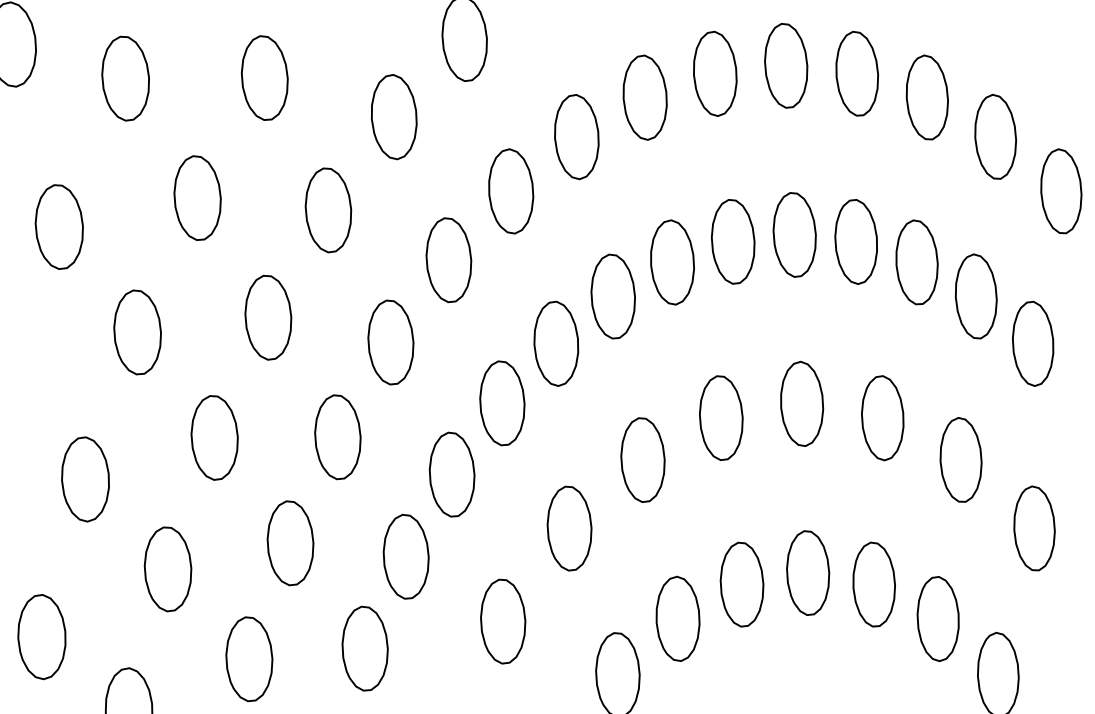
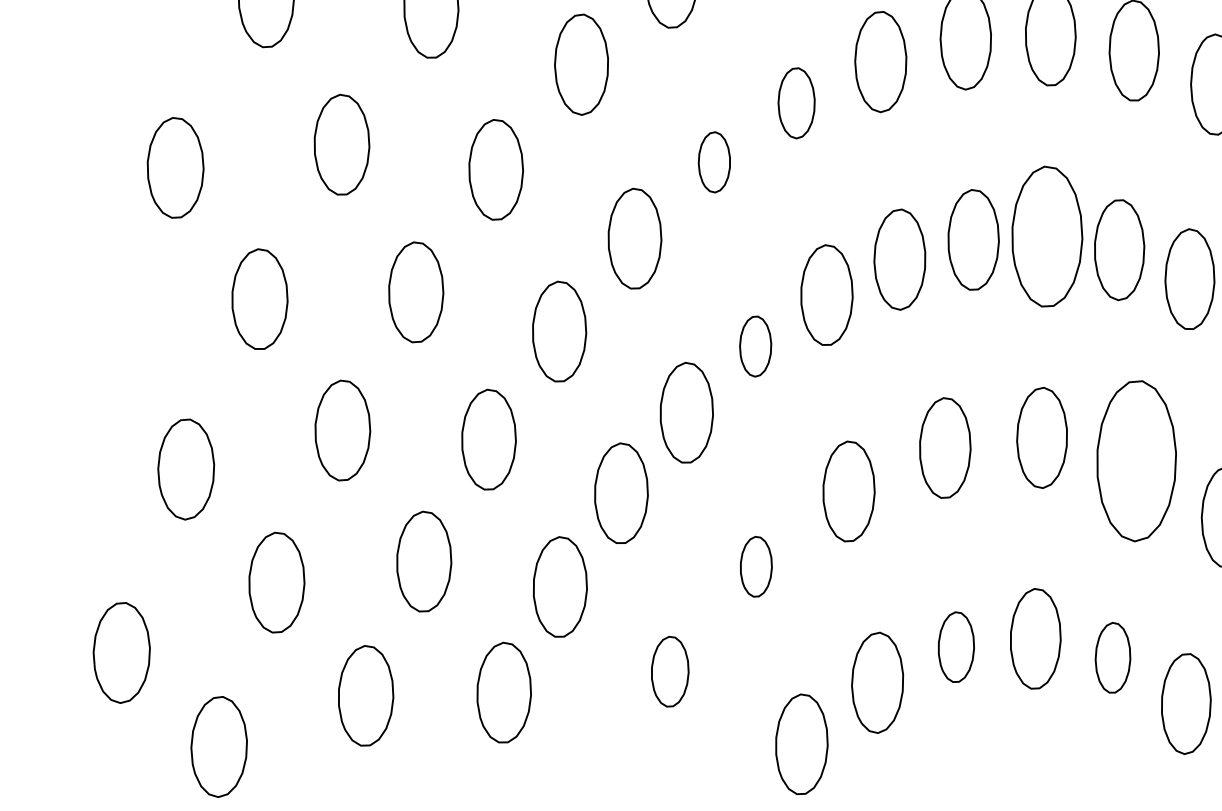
part: (576, 137) -> (796, 103), size x0.7
part: (511, 191) -> (714, 162), size x0.6
part: (794, 234) -> (1046, 236), size x1.4
part: (556, 343) -> (755, 346), size x0.6
part: (882, 418) -> (1136, 461), size x1.6
part: (569, 528) -> (756, 566), size x0.6
part: (741, 584) -> (955, 647), size x0.7
part: (873, 584) -> (1112, 657), size x0.7
part: (503, 621) -> (670, 671), size x0.7

